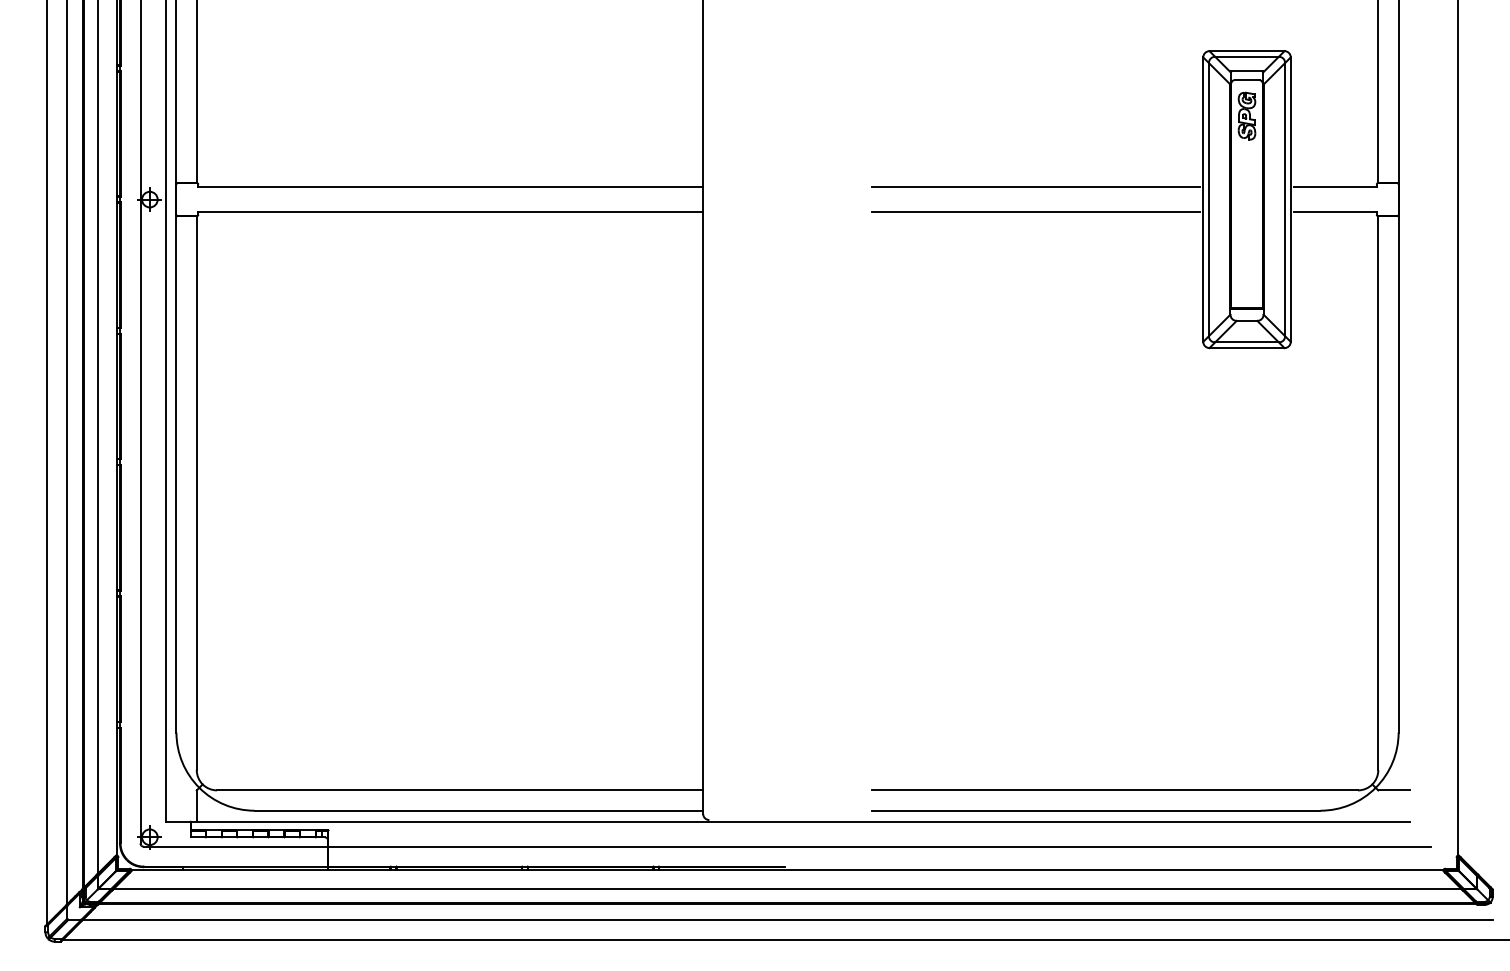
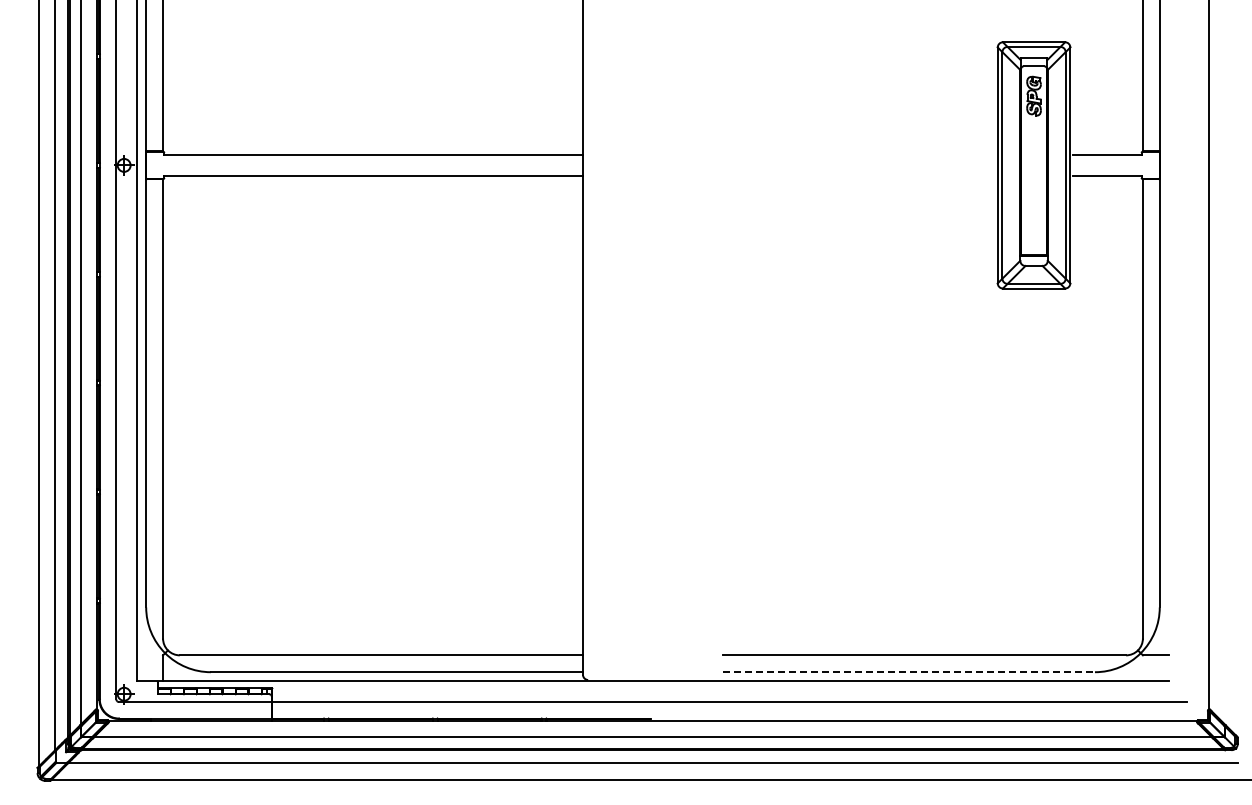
line: (1035, 187) -> (858, 155), removed
line: (1035, 211) -> (858, 175), removed
line: (1095, 811) -> (908, 672), solid -> dashed

